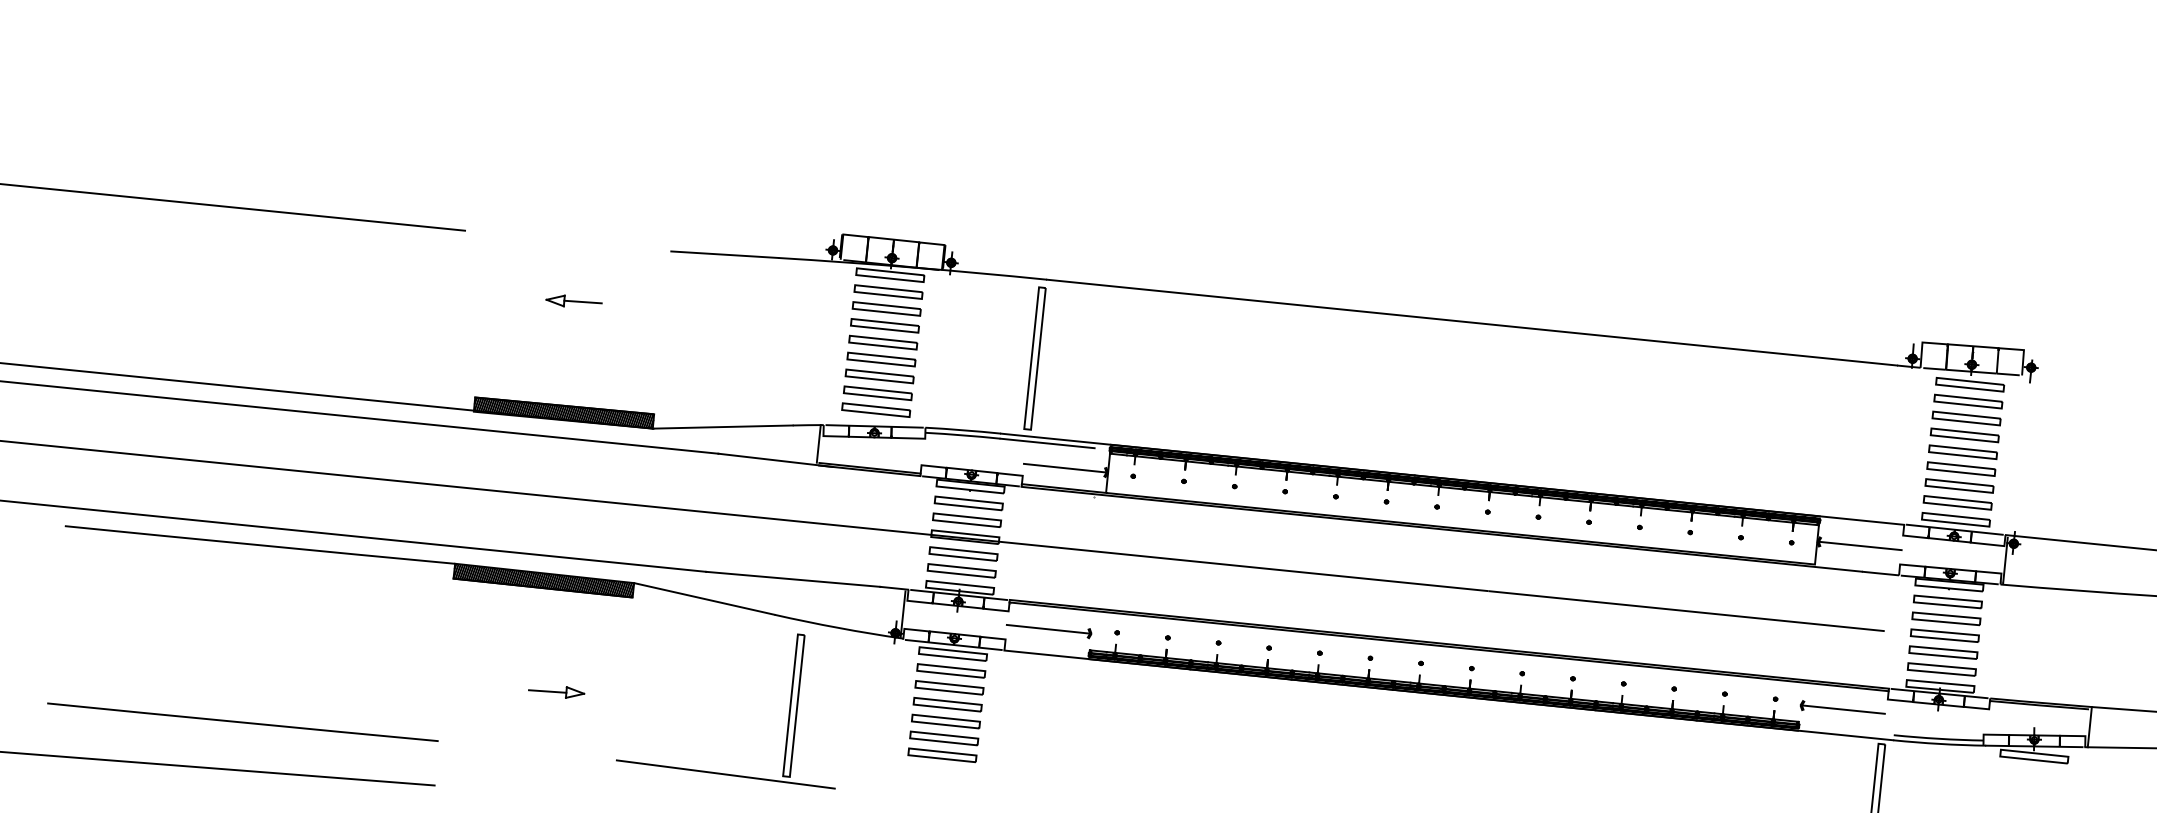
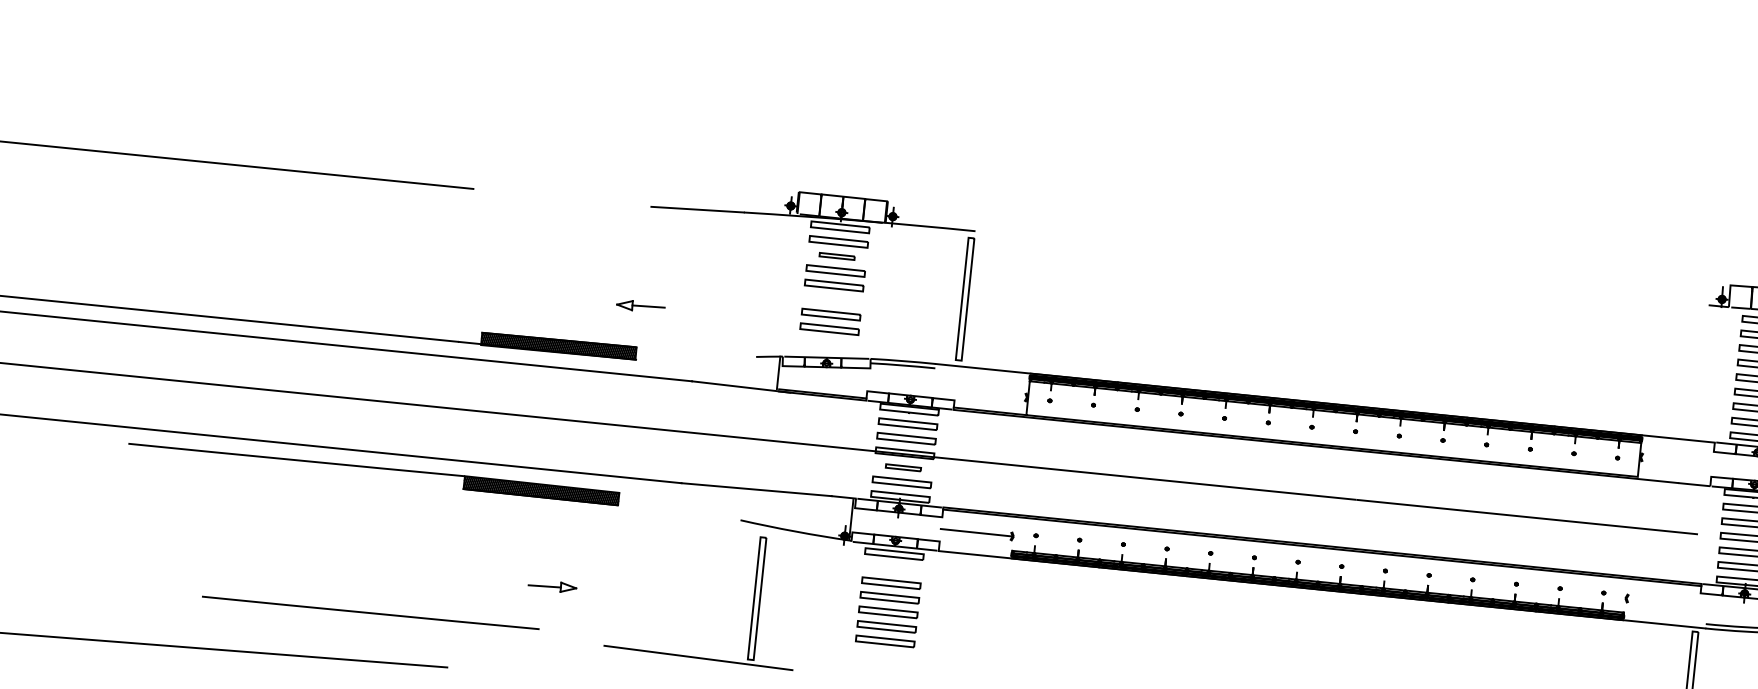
part: (573, 300) -> (640, 305), moved
part: (886, 308) -> (837, 256), size x0.6
line: (1472, 322) -> (1342, 268), removed
part: (881, 359) -> (832, 300), removed
part: (876, 409) -> (828, 343), removed
line: (722, 426) -> (695, 357), removed
line: (1047, 443) -> (975, 372), removed
line: (1064, 467) -> (990, 393), removed
line: (1859, 545) -> (1676, 460), removed
part: (963, 553) -> (903, 467), size x0.6
line: (704, 598) -> (680, 506), removed
part: (951, 670) -> (893, 568), removed
line: (1842, 709) -> (1661, 601), removed
line: (242, 721) -> (370, 612), moved

